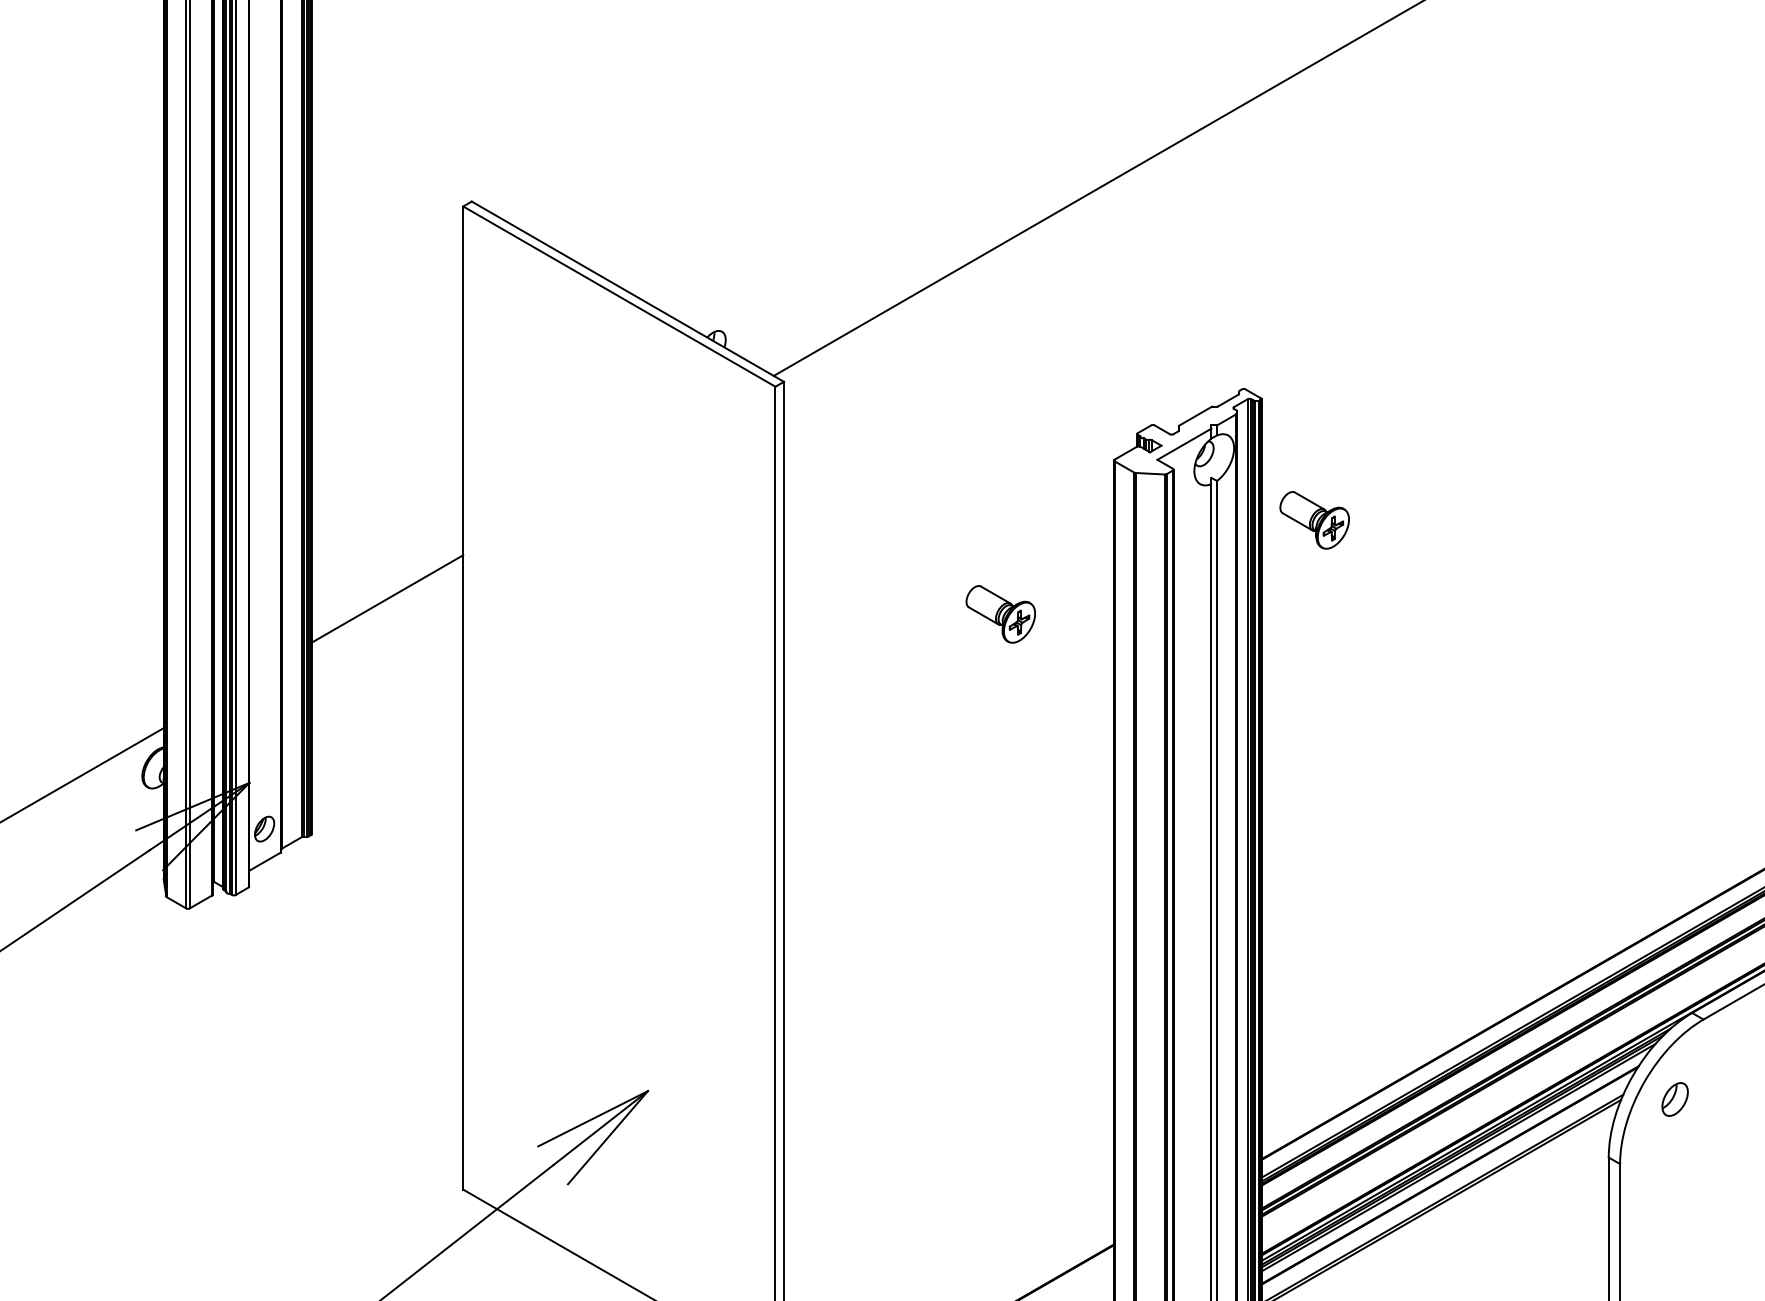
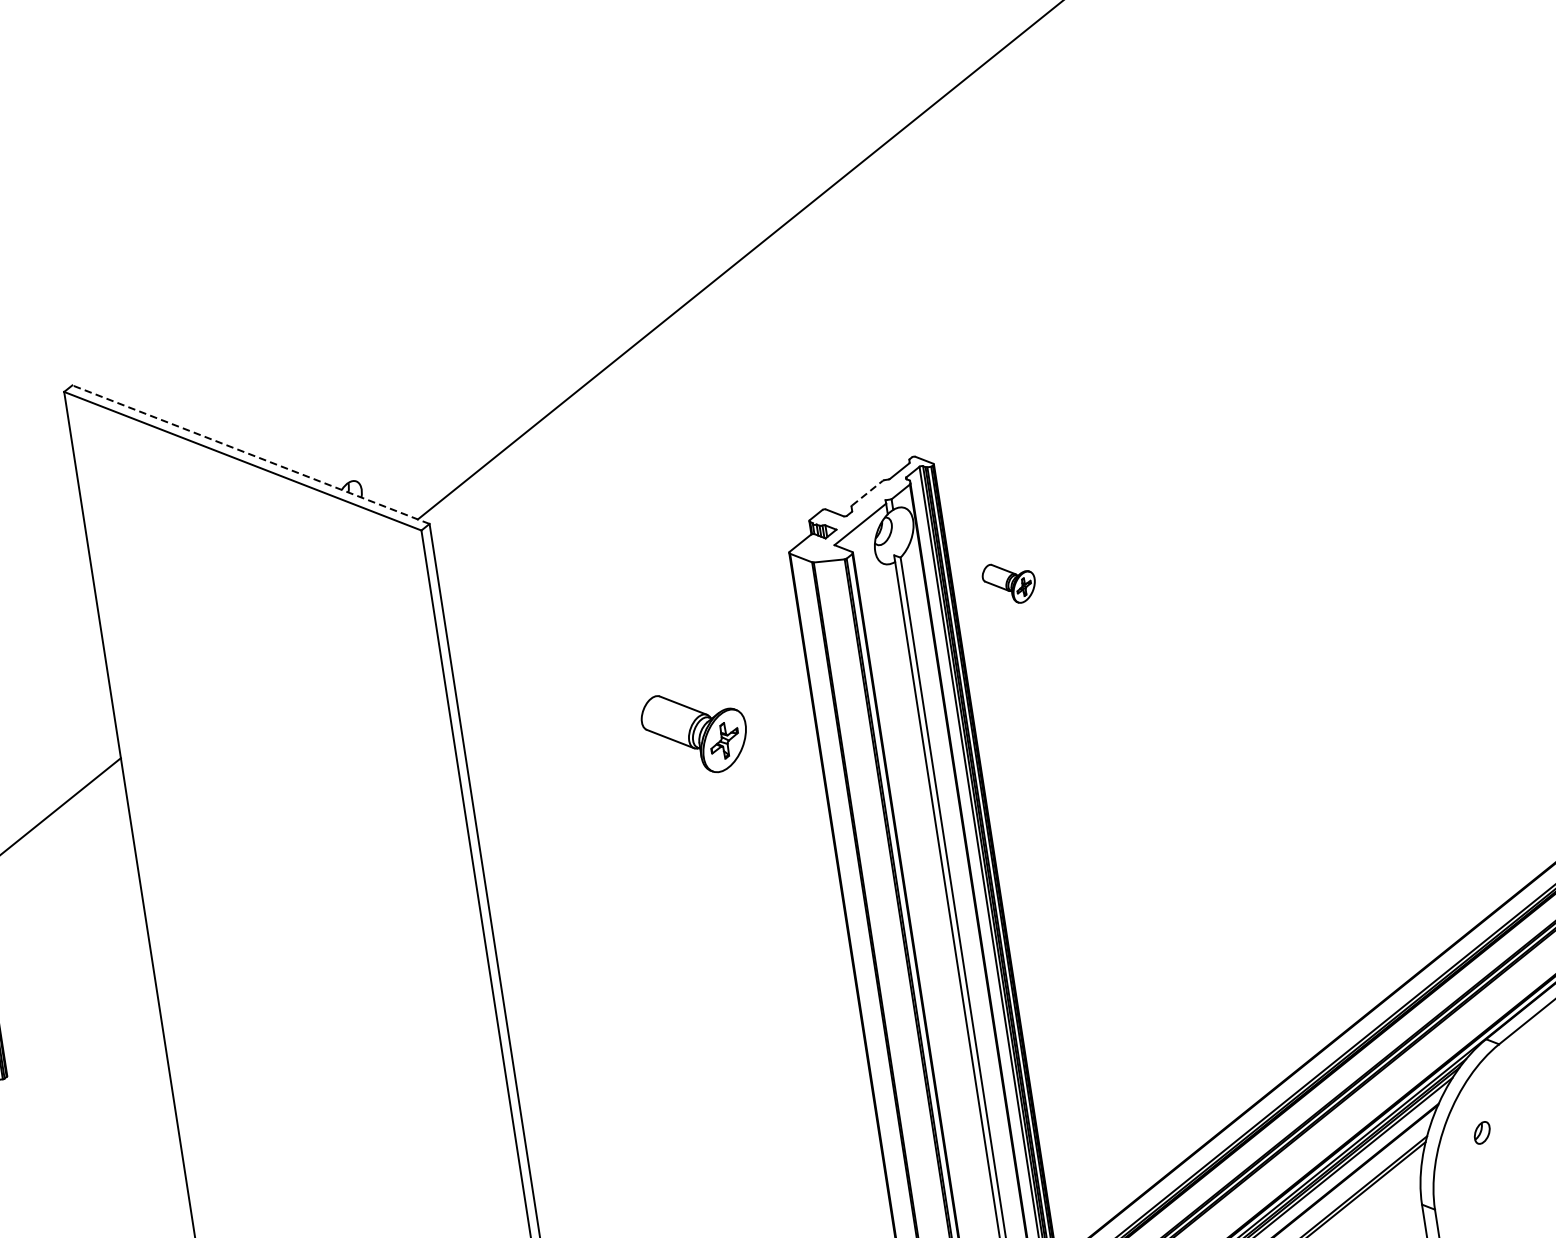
line: (627, 291) -> (250, 454), solid -> dashed
line: (1195, 416) -> (867, 493), solid -> dashed
part: (1314, 520) -> (1009, 583), size x0.7
part: (1000, 614) -> (694, 733), size x1.4
part: (1674, 1099) -> (1481, 1132), size x0.6

